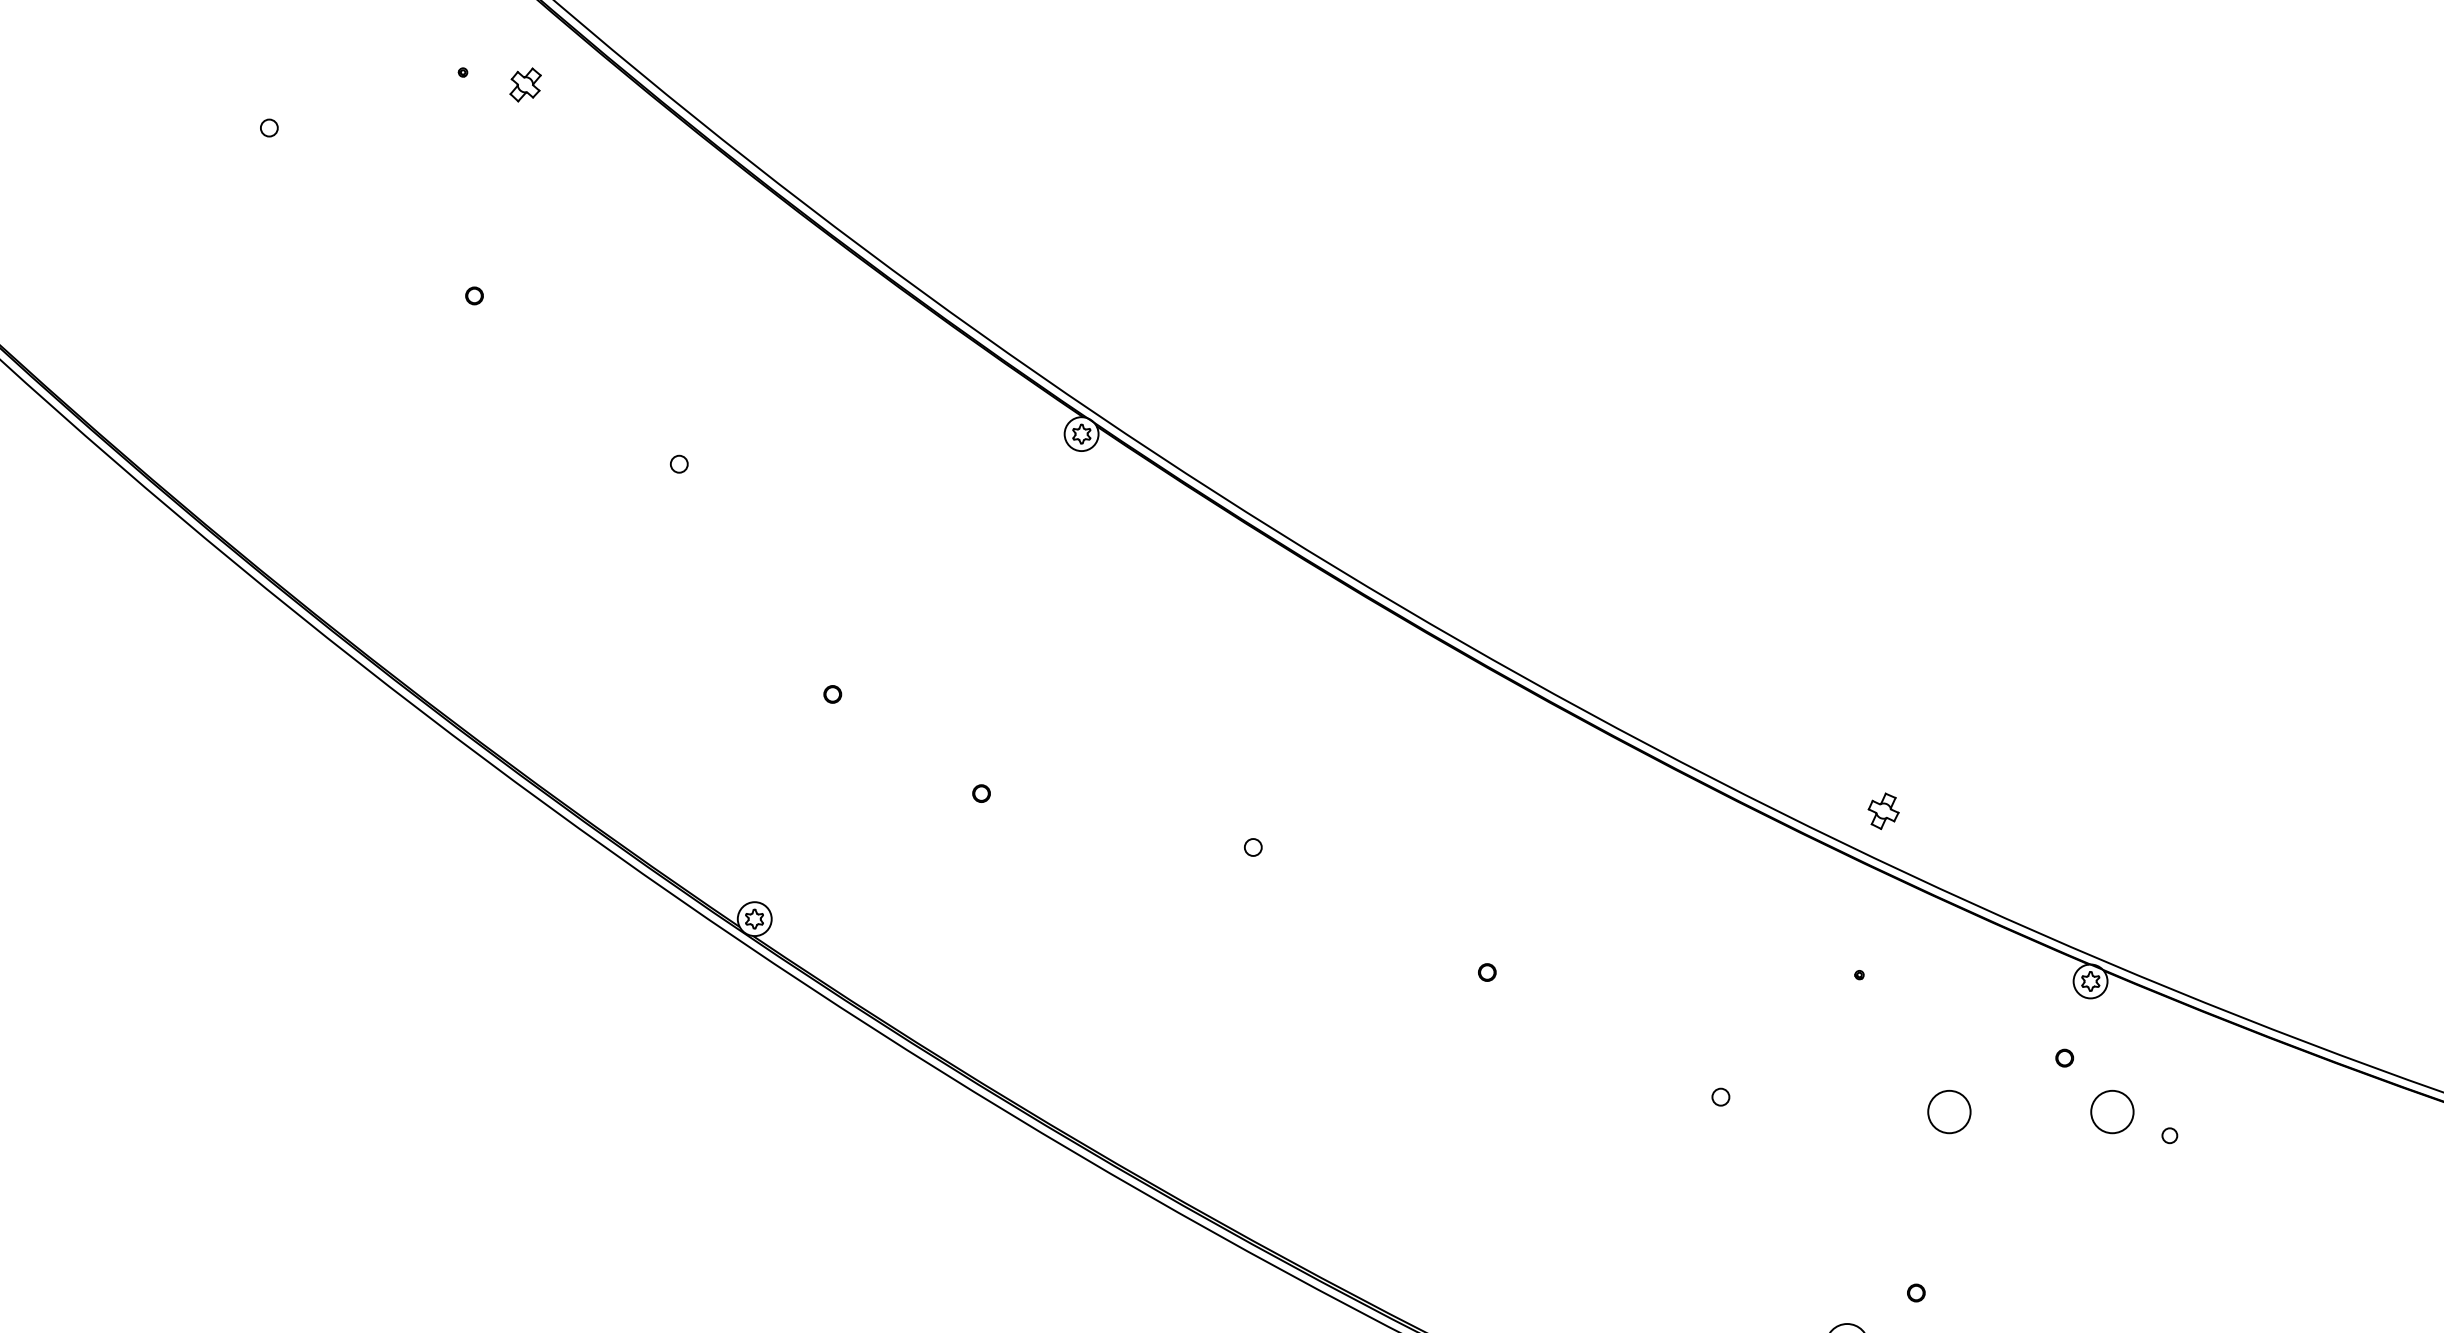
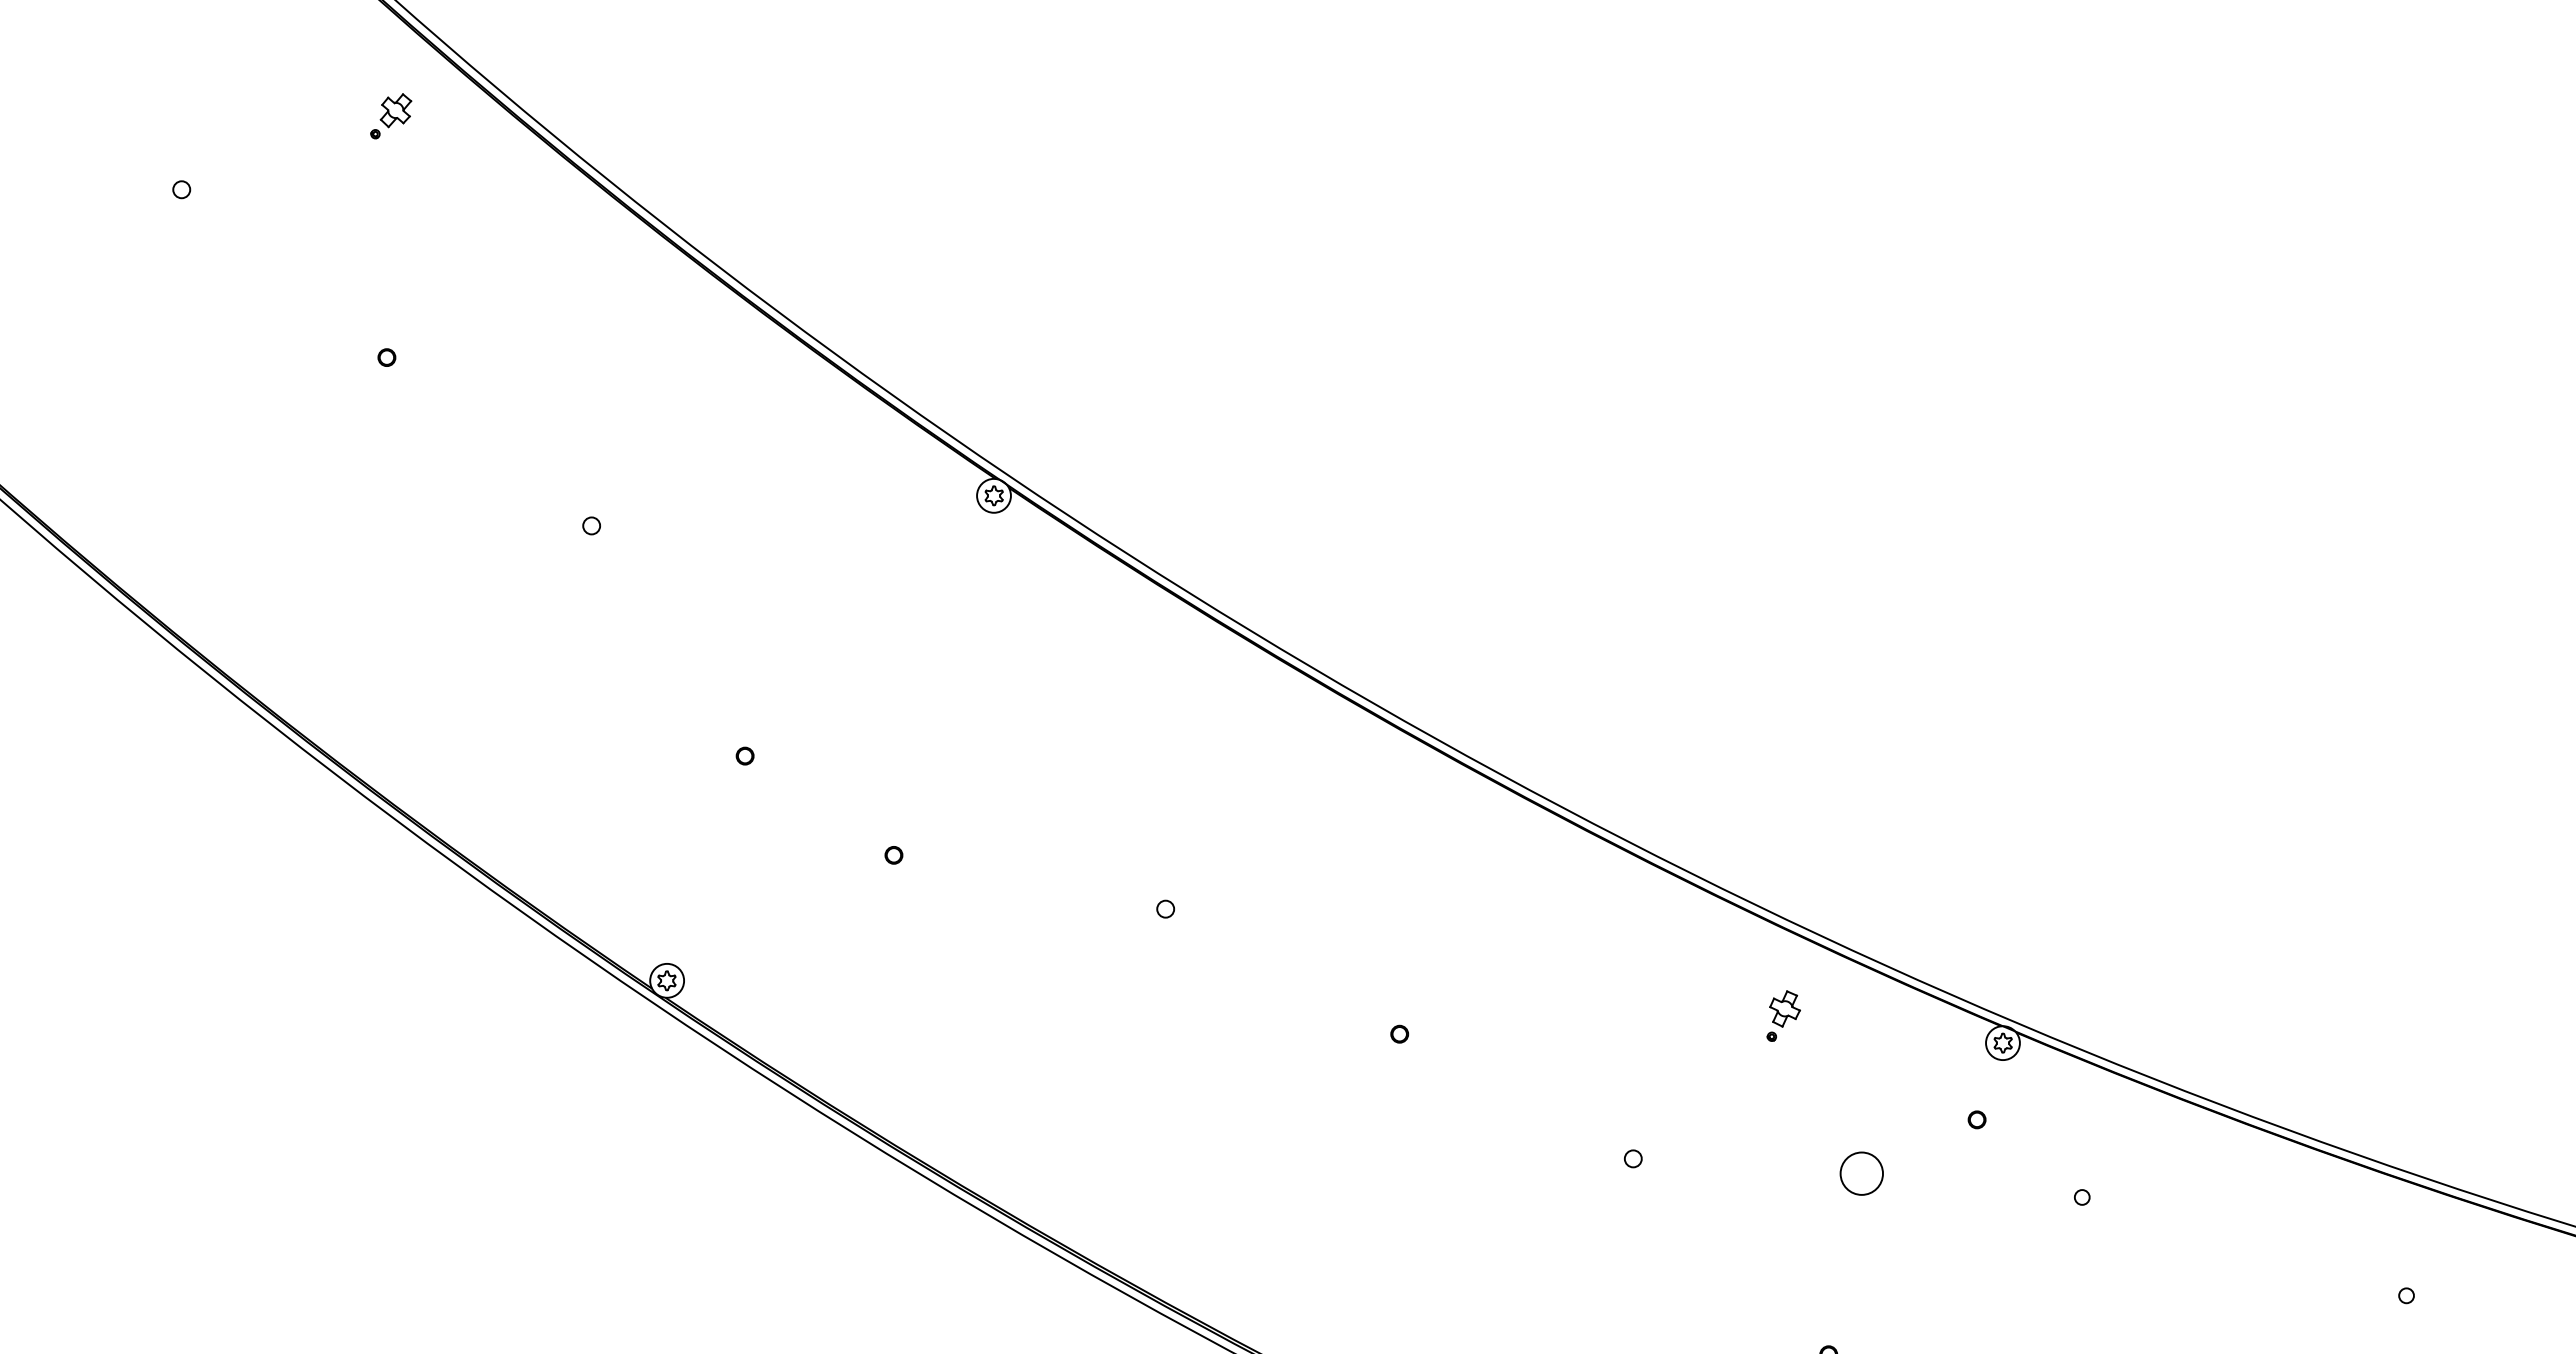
part: (525, 84) -> (395, 110), moved
part: (1883, 810) -> (1784, 1008), moved
circle: (2112, 1111) -> (2024, 1173), removed

